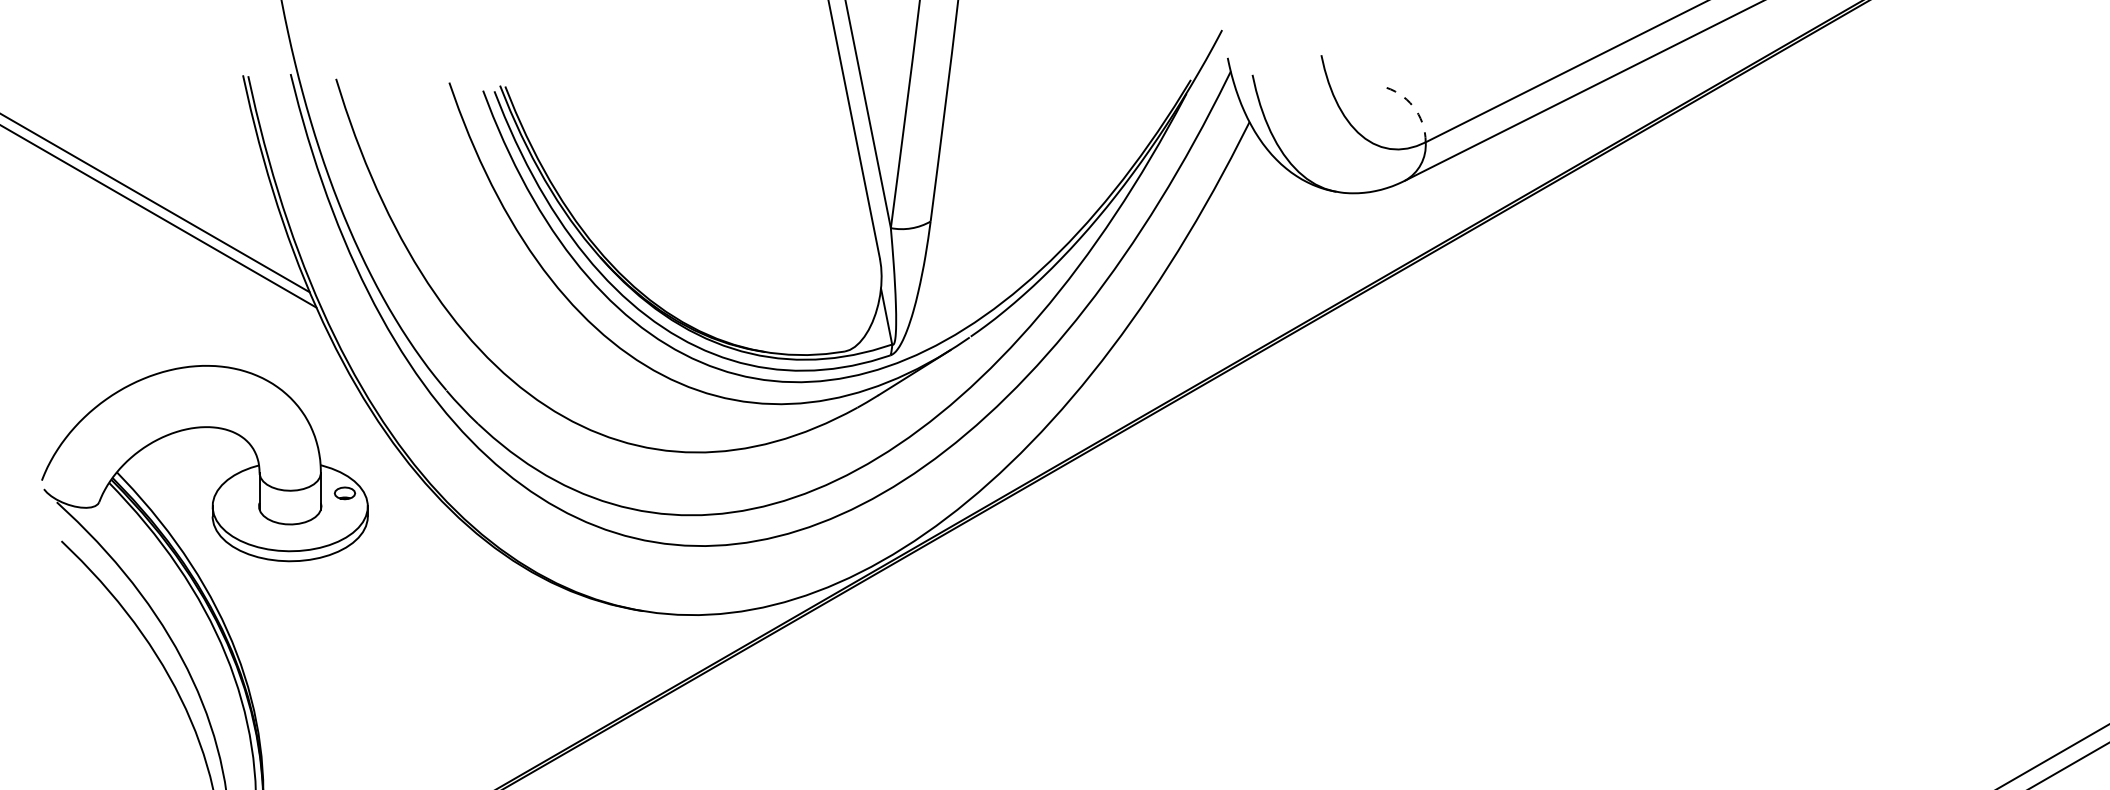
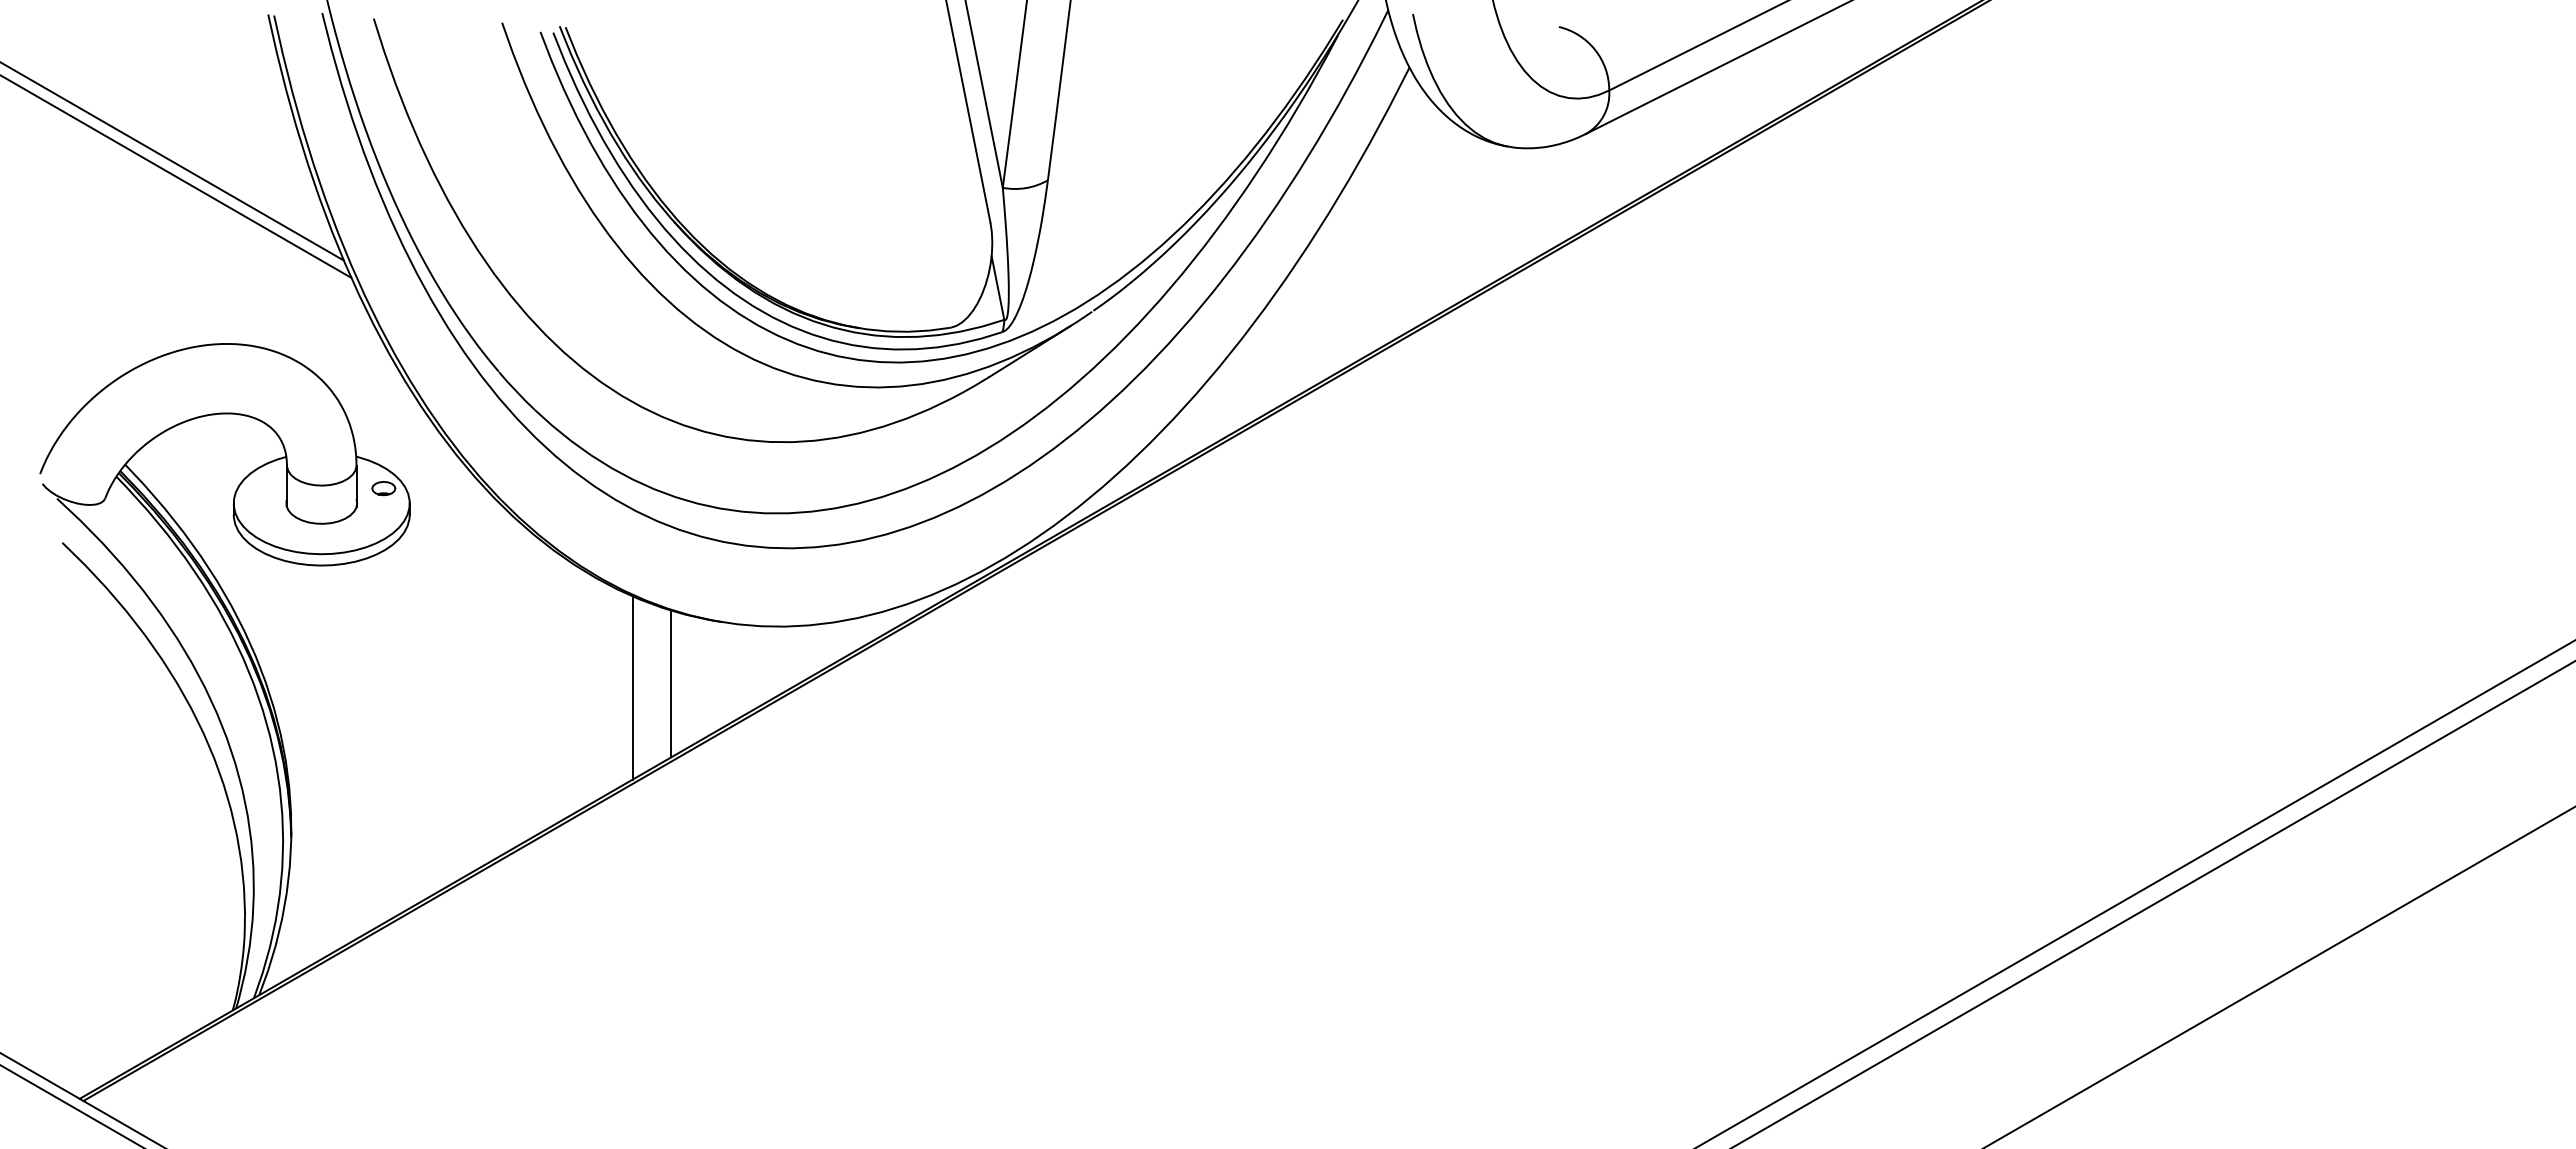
arc: (1413, 106) -> (1595, 49), dashed -> solid
line: (598, 665) -> (671, 683), added
line: (564, 668) -> (632, 687), added

